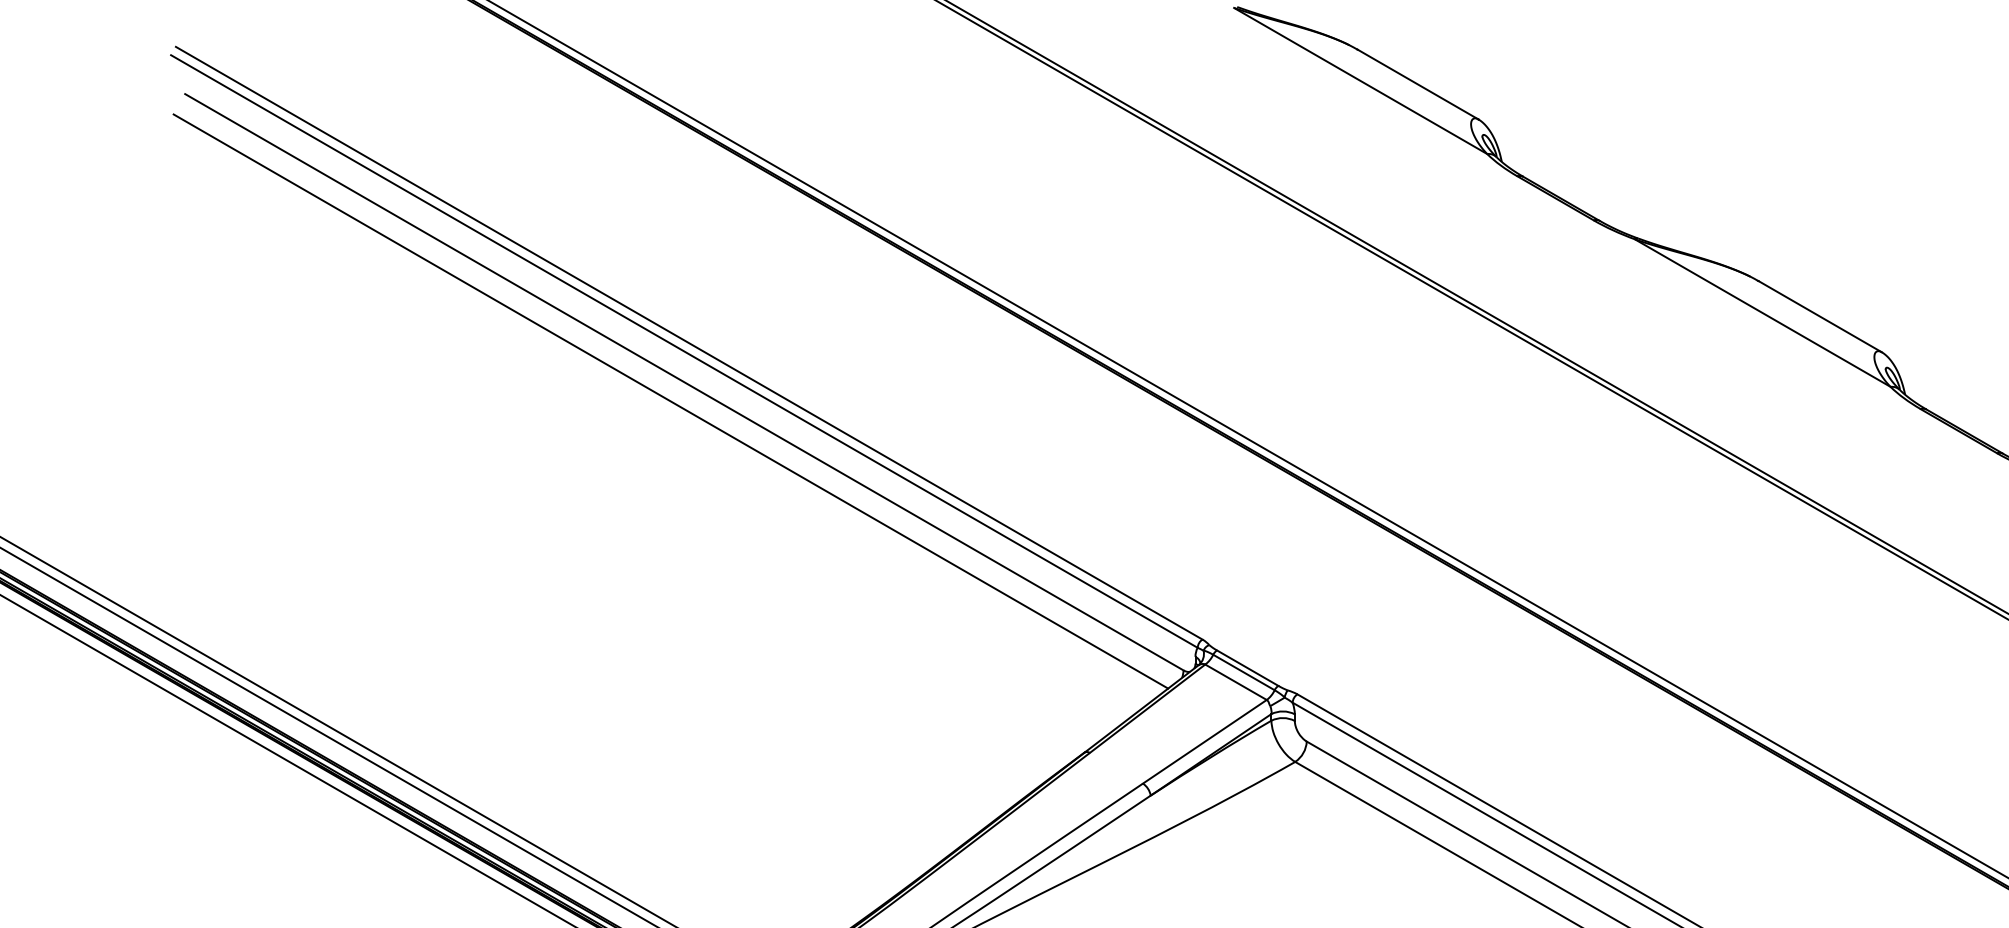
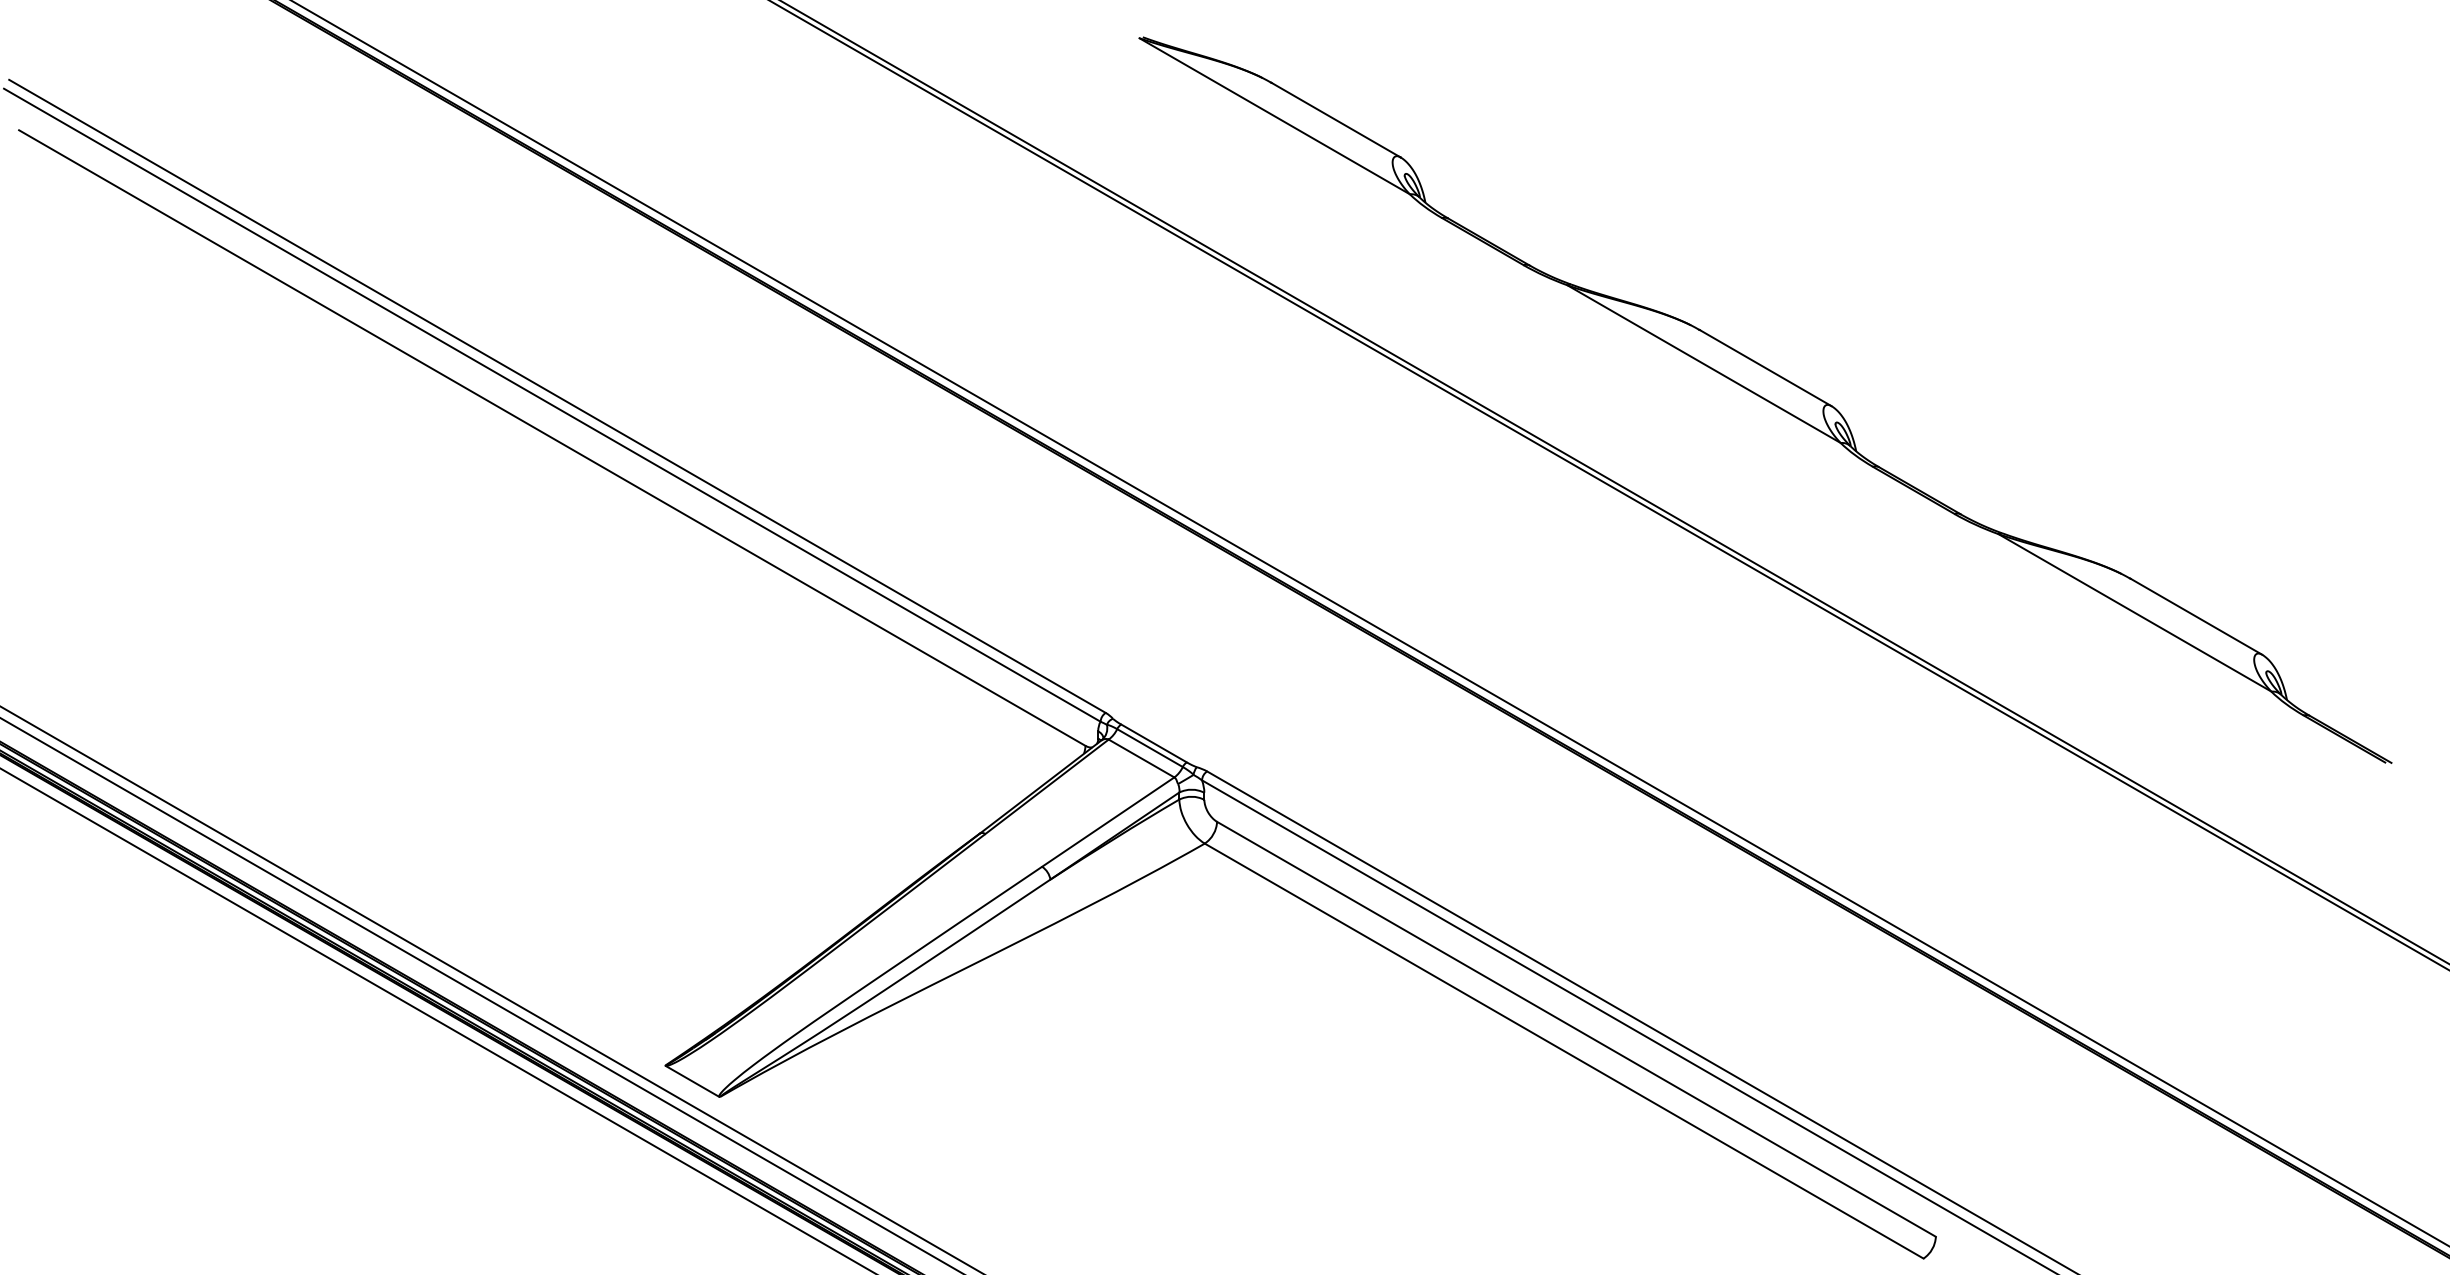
line: (670, 401) -> (537, 458), removed

